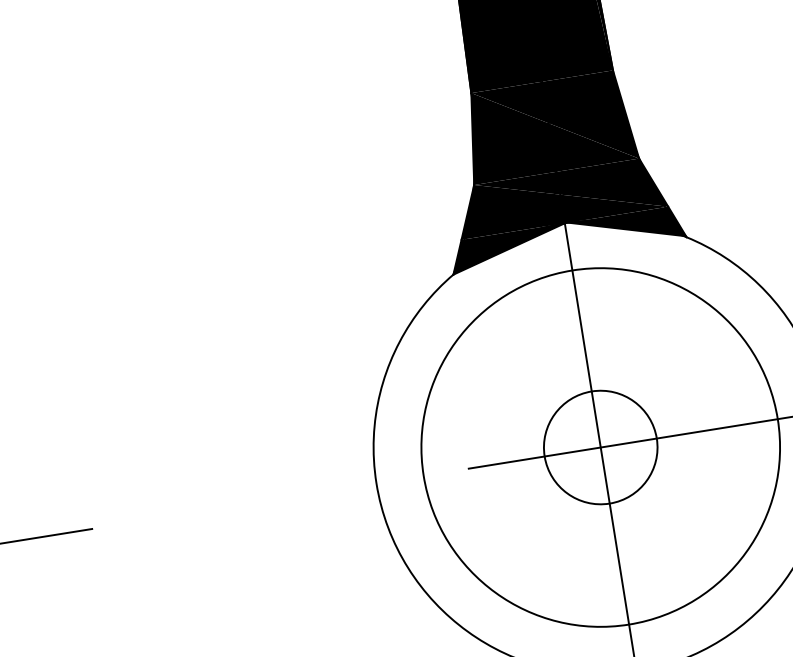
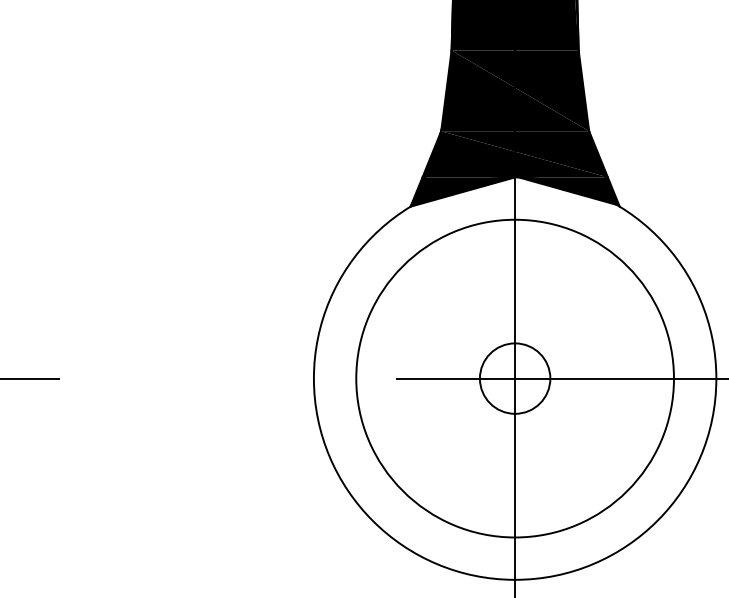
circle: (600, 447) -> (514, 378), size x0.7

